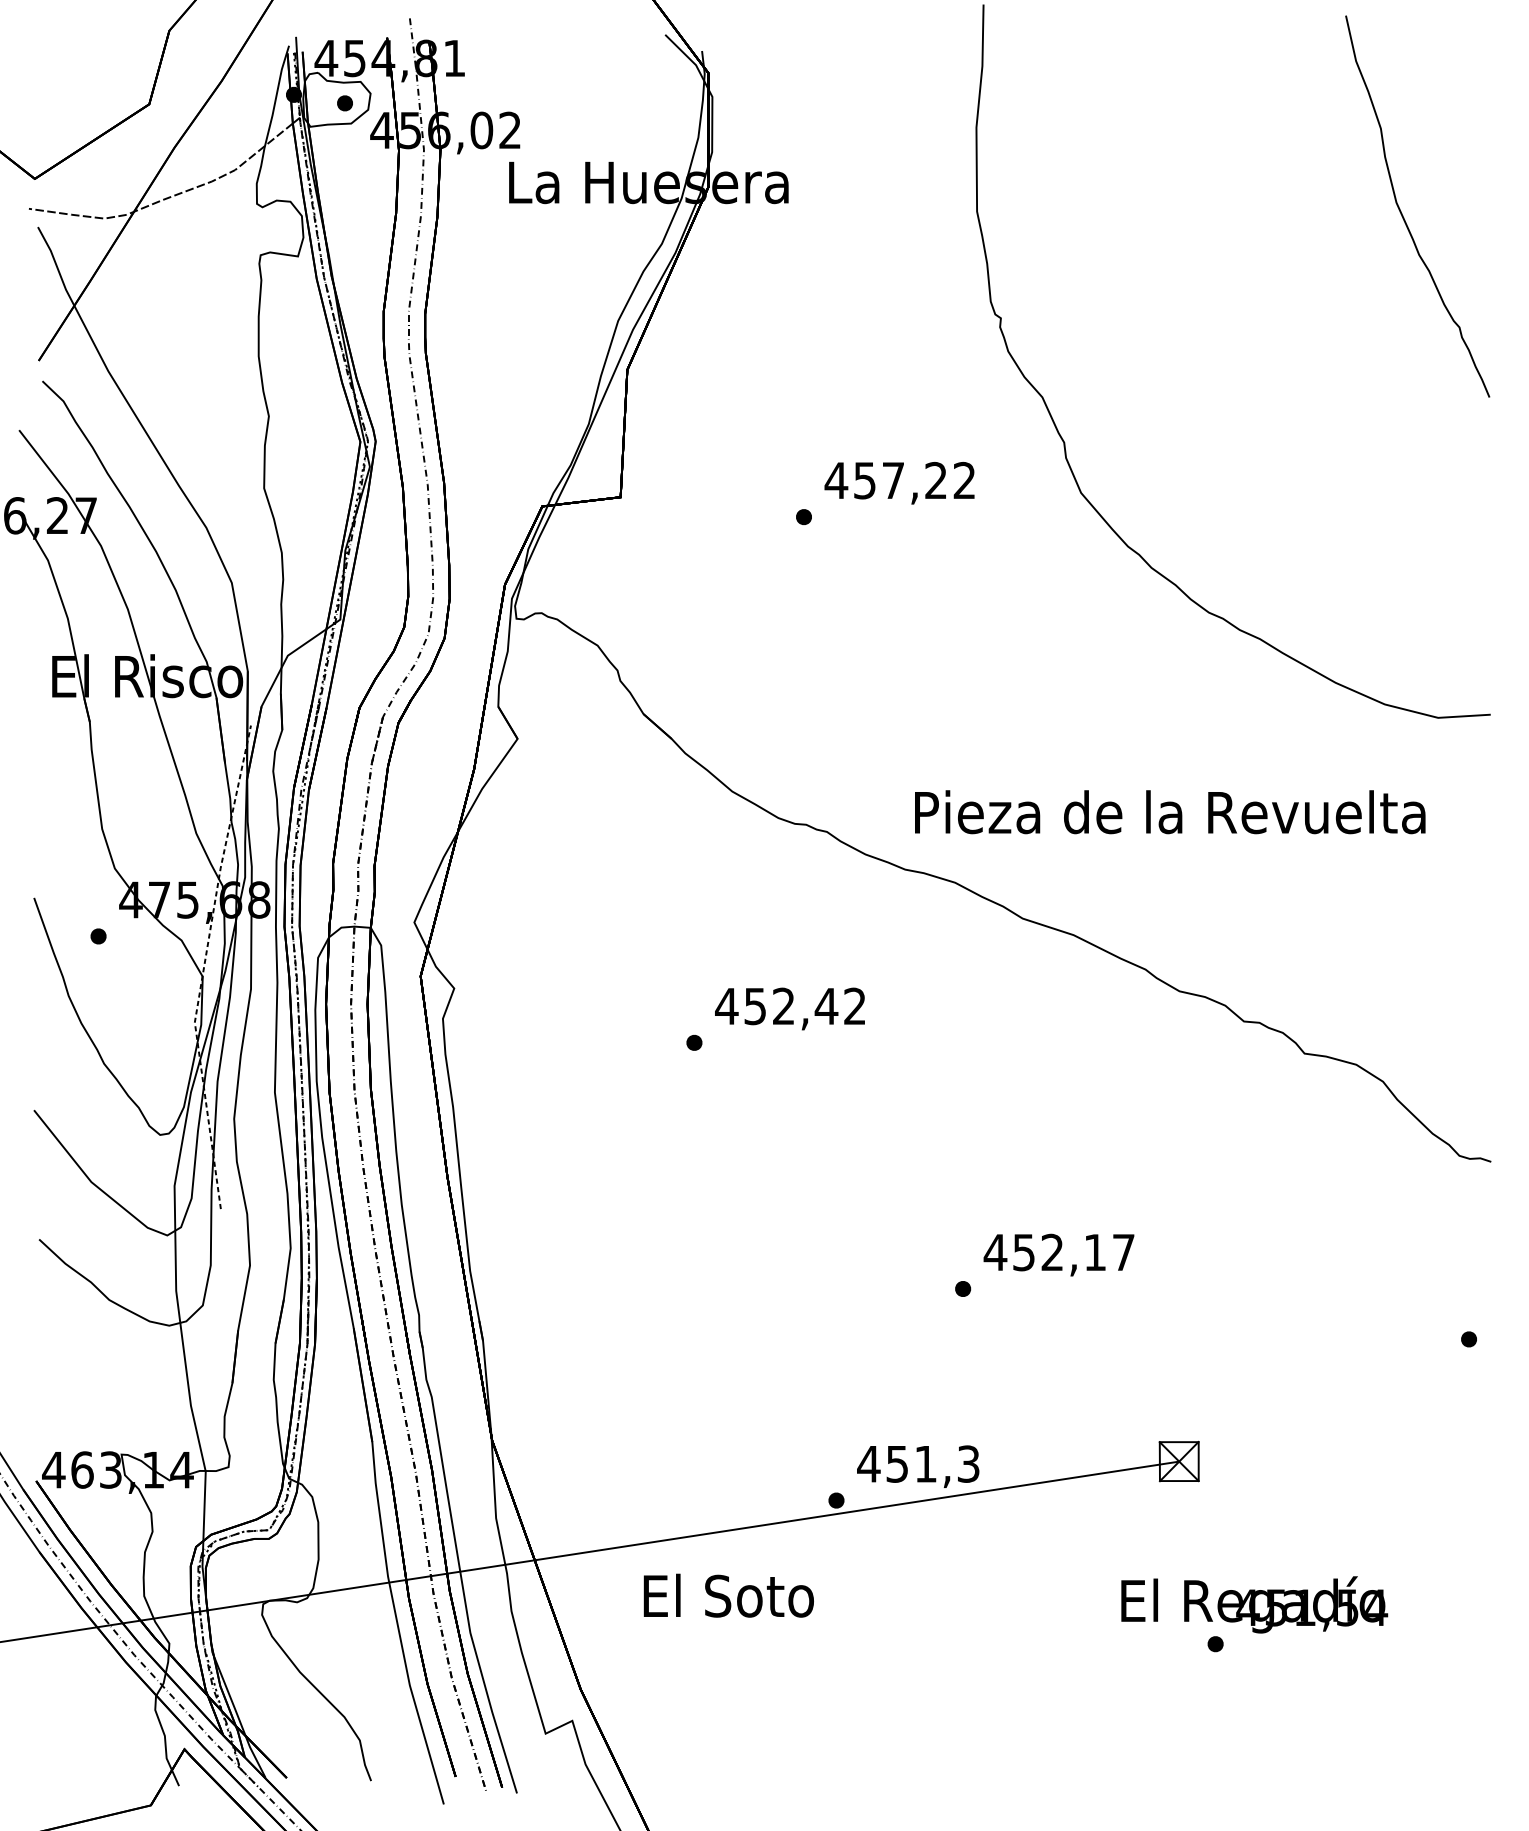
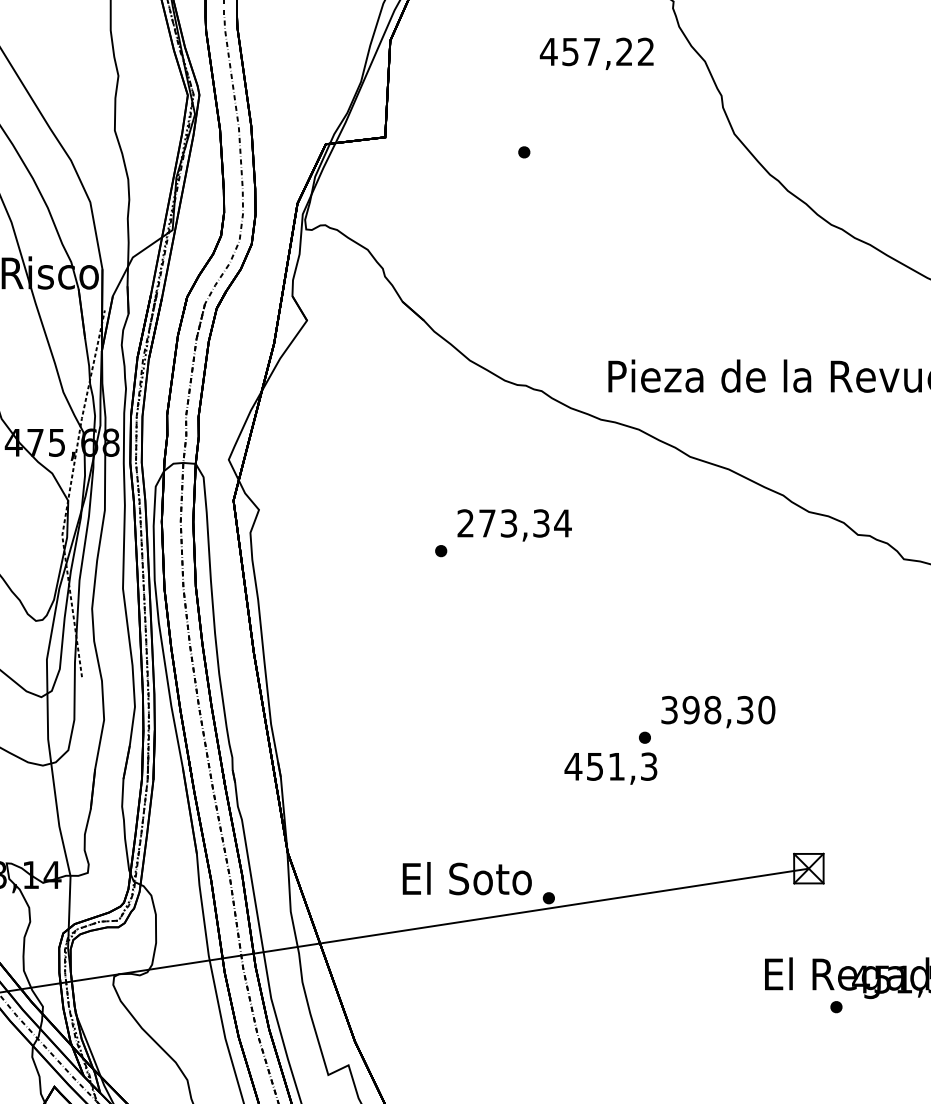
text: (899, 483) -> (596, 54), moved
text: (790, 1006) -> (514, 523), 452,42 -> 273,34
text: (1059, 1252) -> (718, 710), 452,17 -> 398,30
text: (918, 1466) -> (611, 768), moved
text: (728, 1595) -> (467, 878), moved

